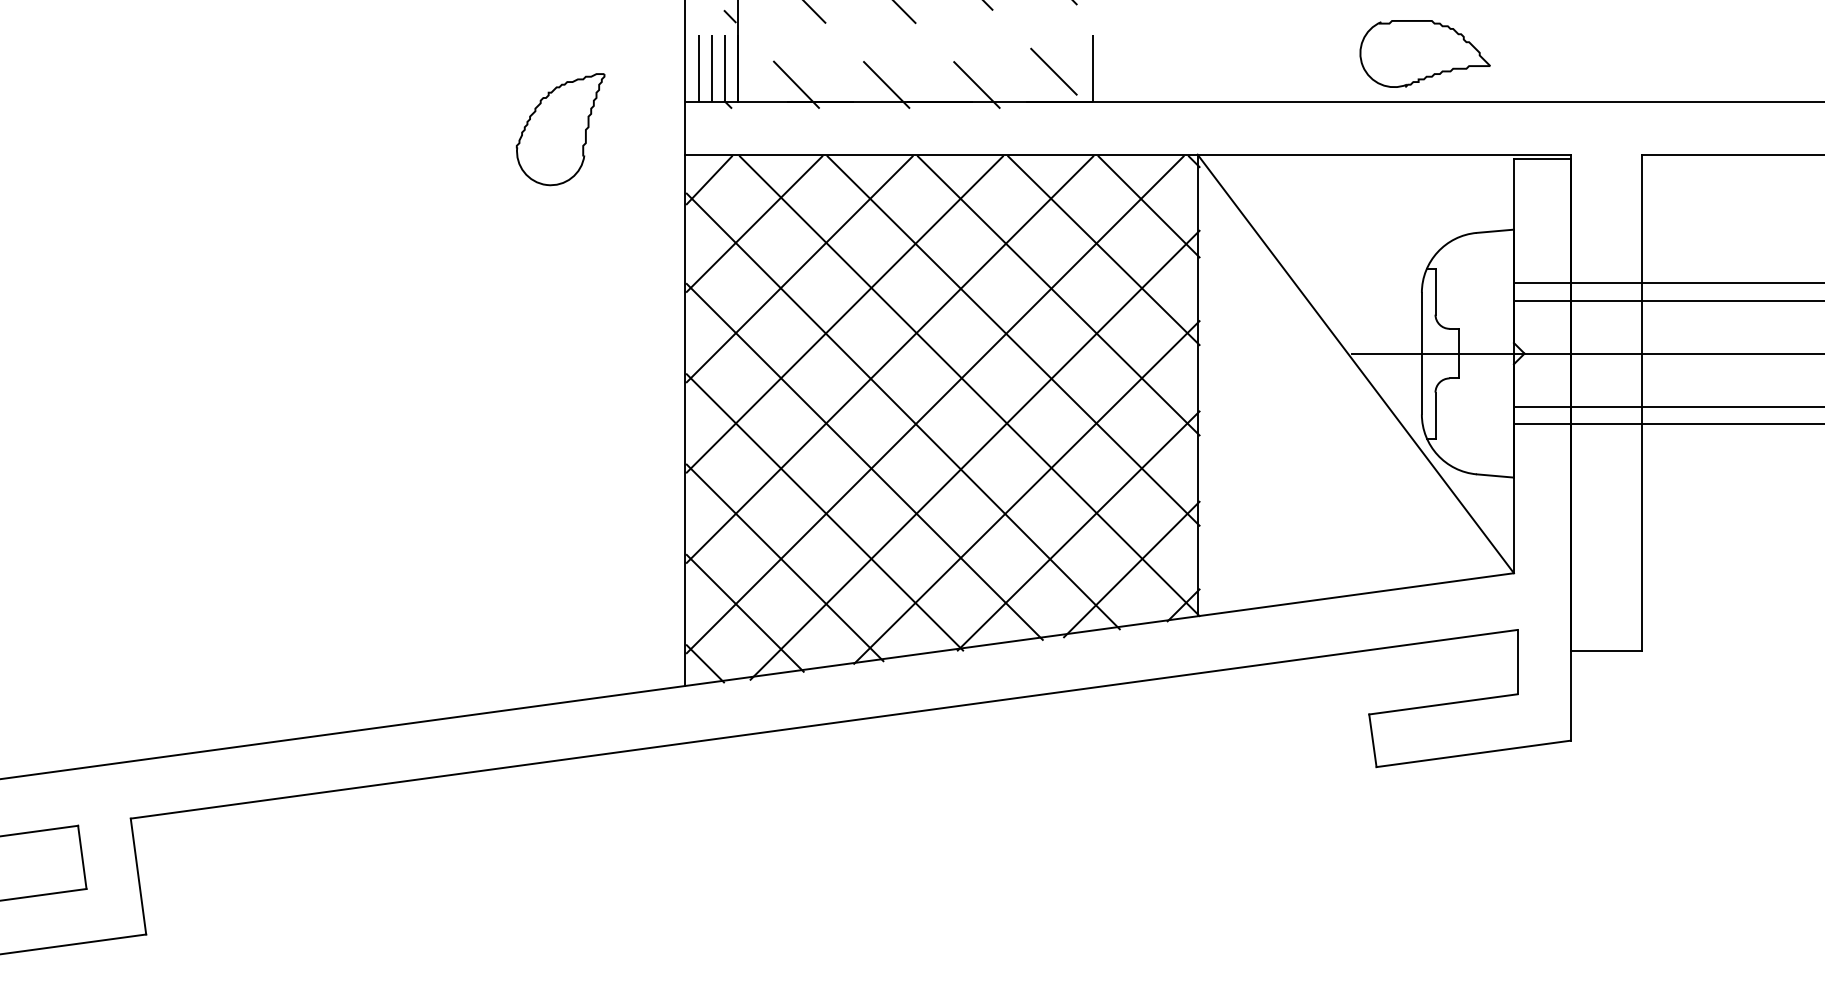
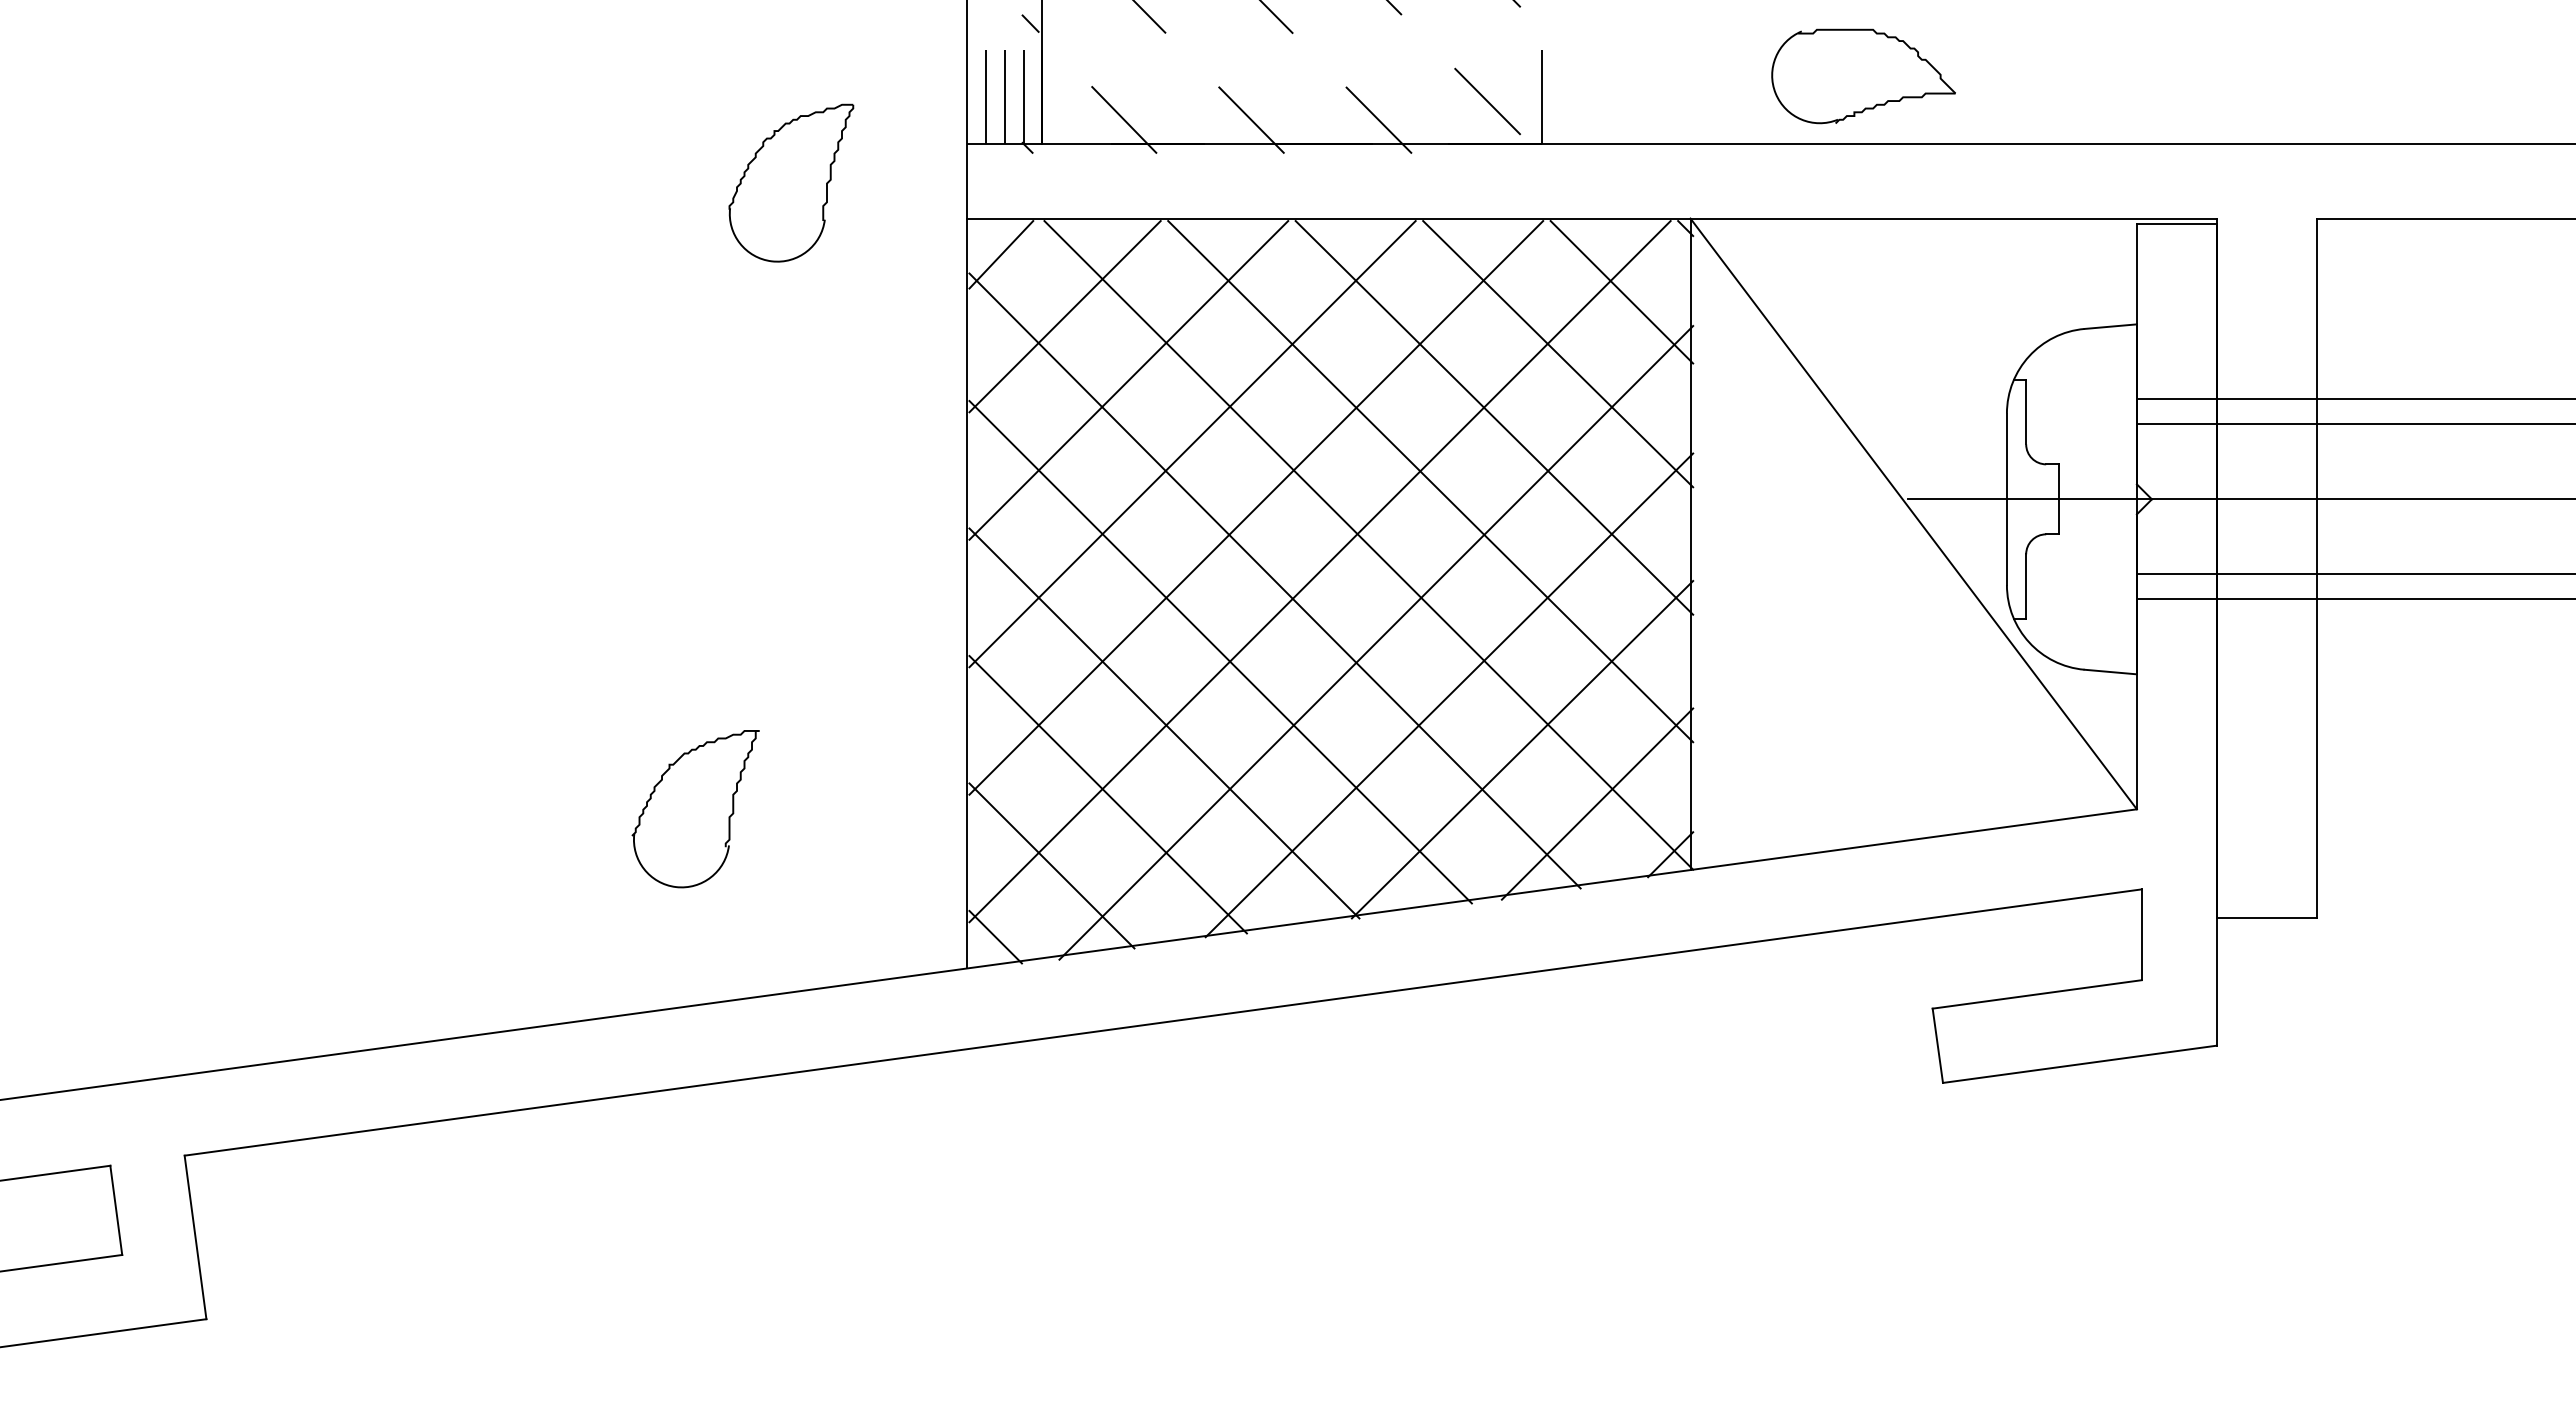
part: (1425, 54) -> (1863, 76), moved
part: (492, 573) -> (695, 809), added

